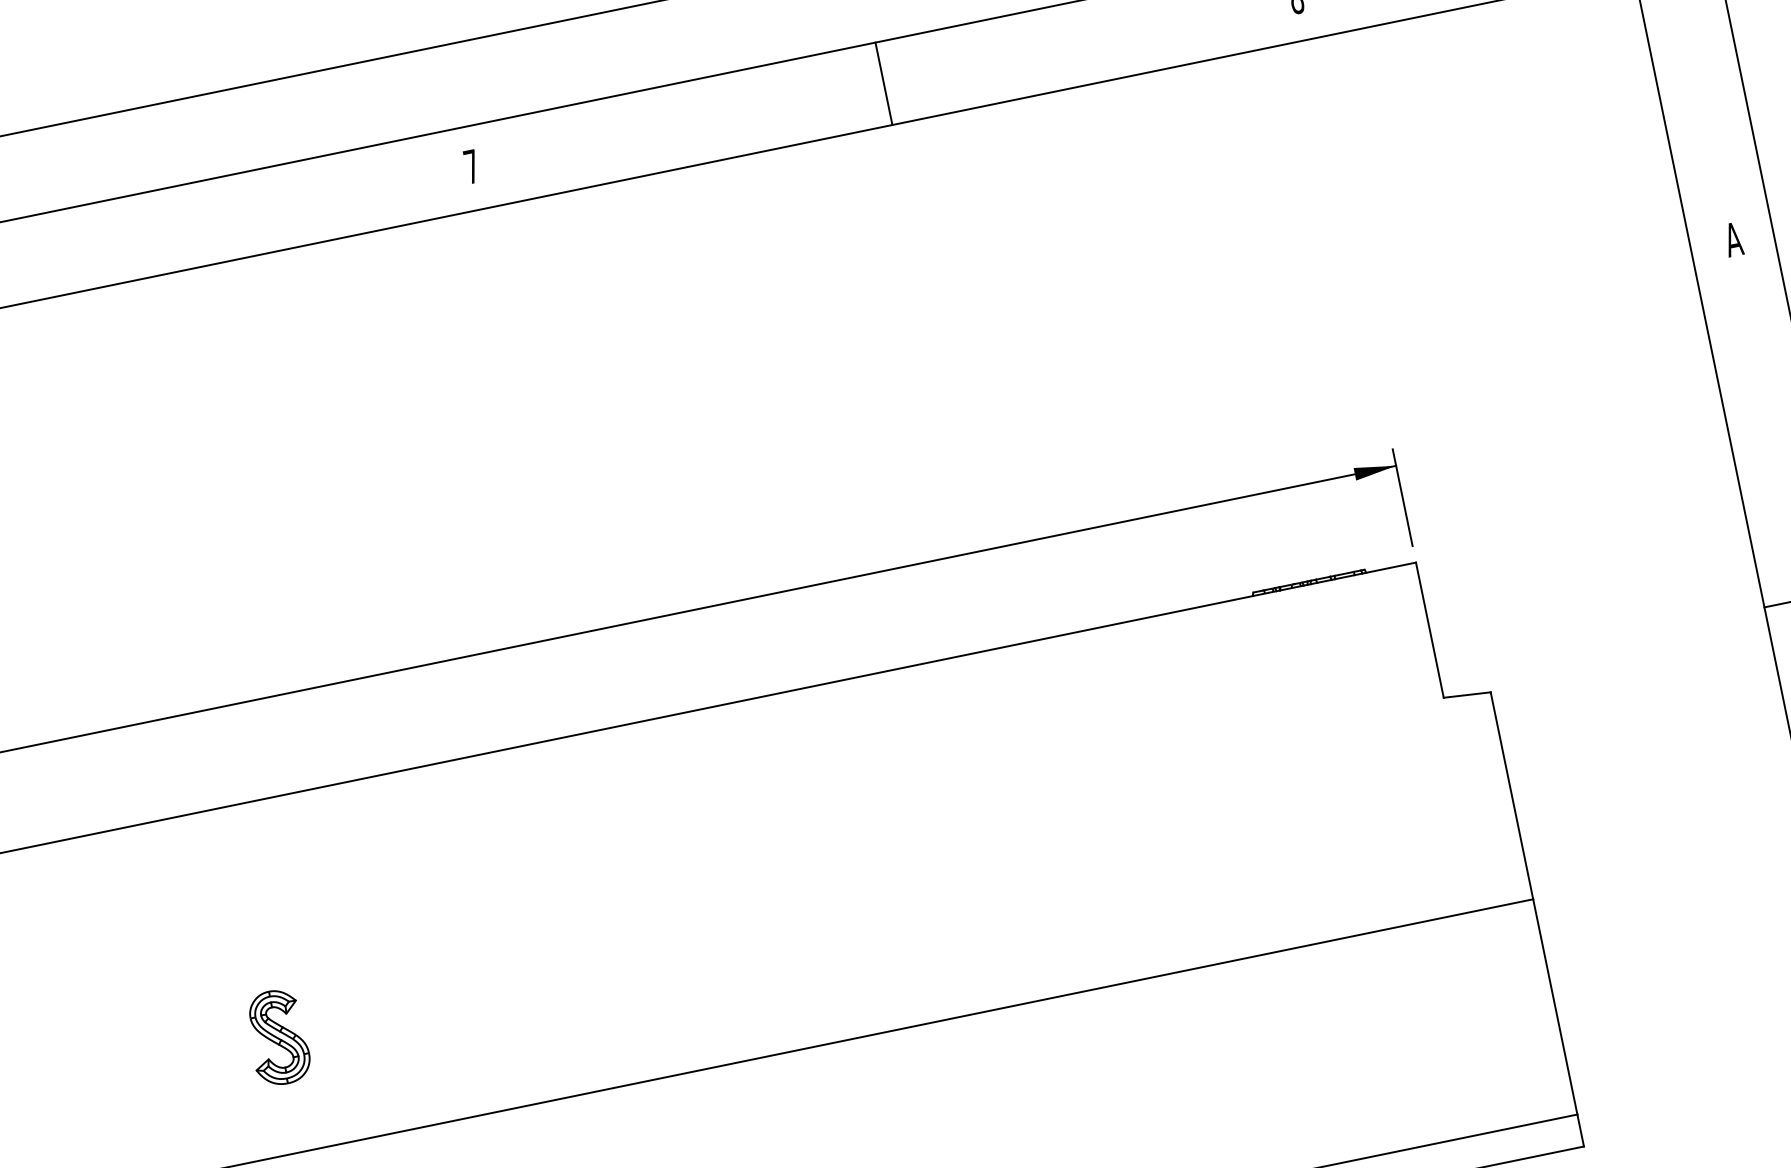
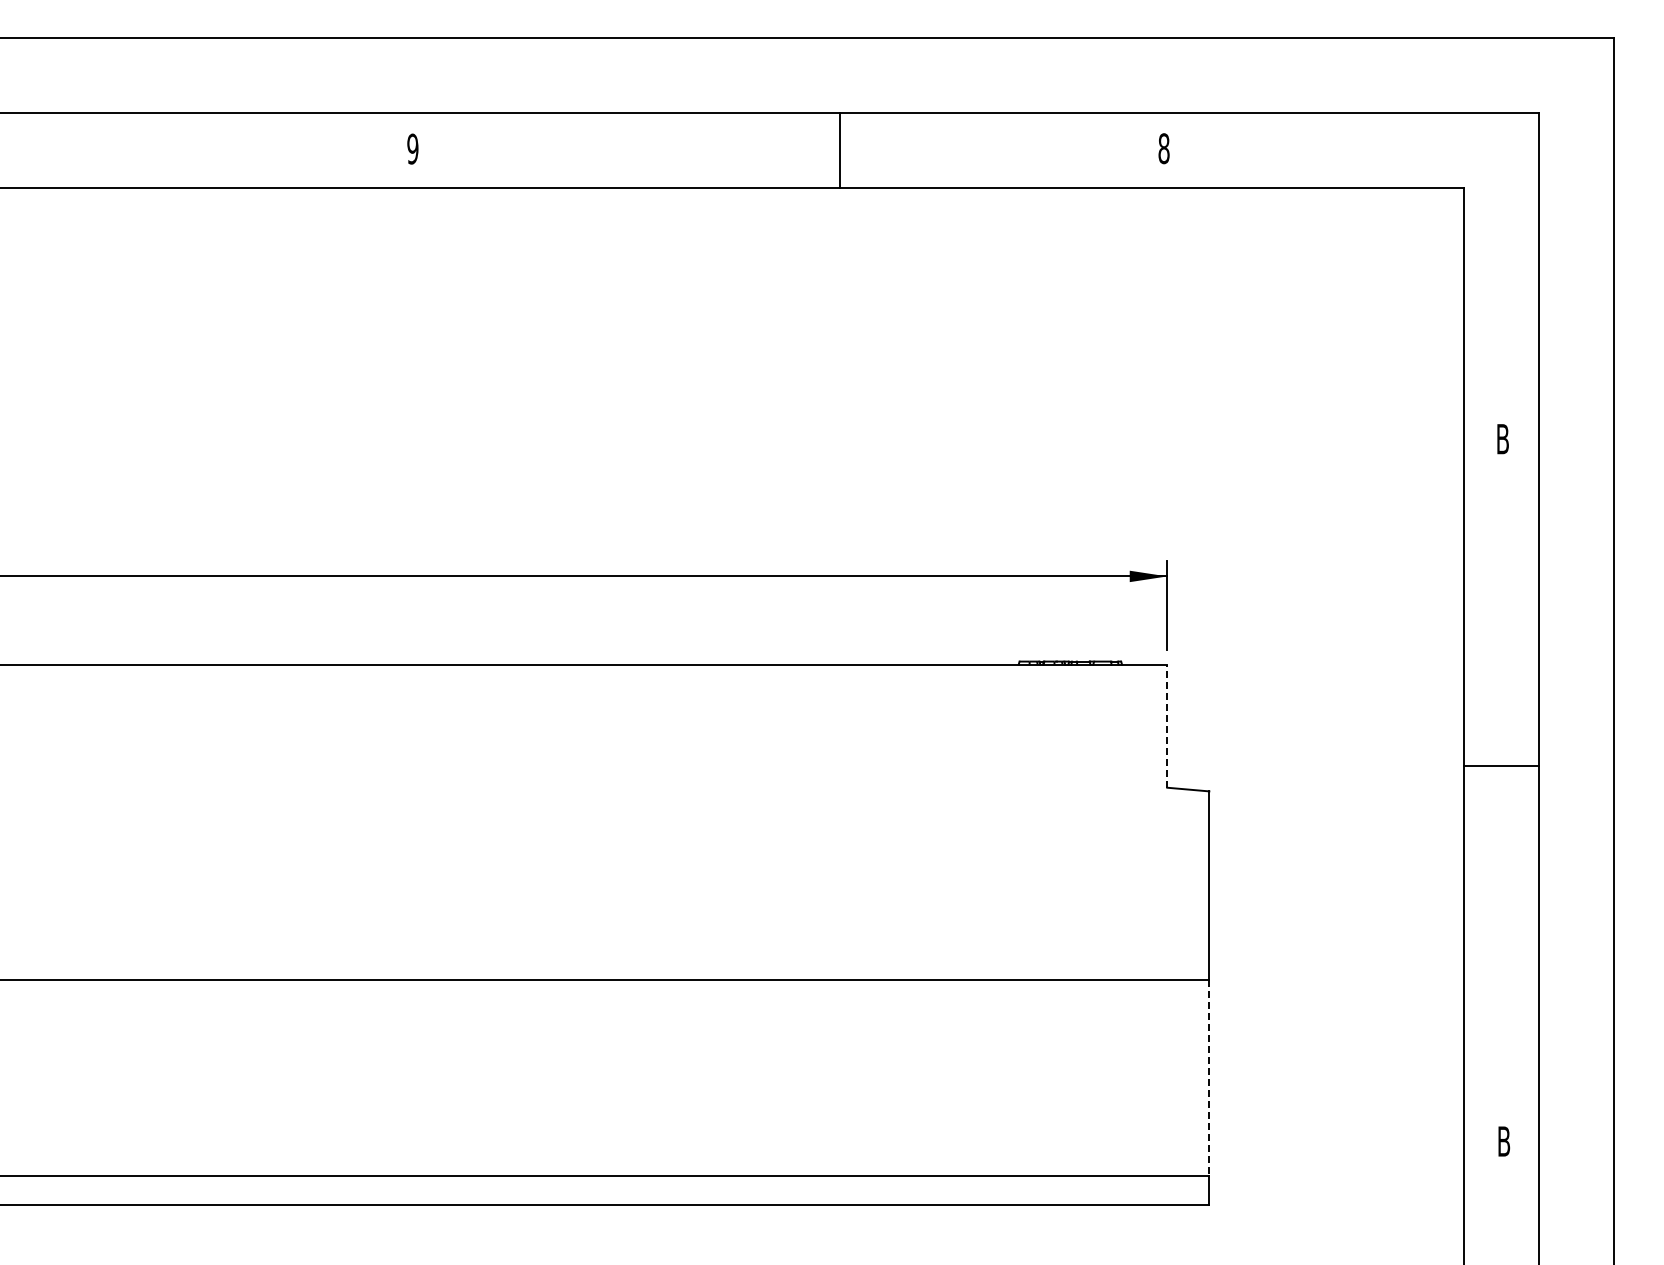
line: (884, 83) -> (840, 150), moved
text: (471, 166) -> (412, 148), 7 -> 9
text: (1733, 240) -> (1502, 439), A -> B
line: (1430, 630) -> (1167, 726), solid -> dashed
line: (1555, 1007) -> (1209, 1078), solid -> dashed
part: (277, 1037) -> (86, 875), removed

